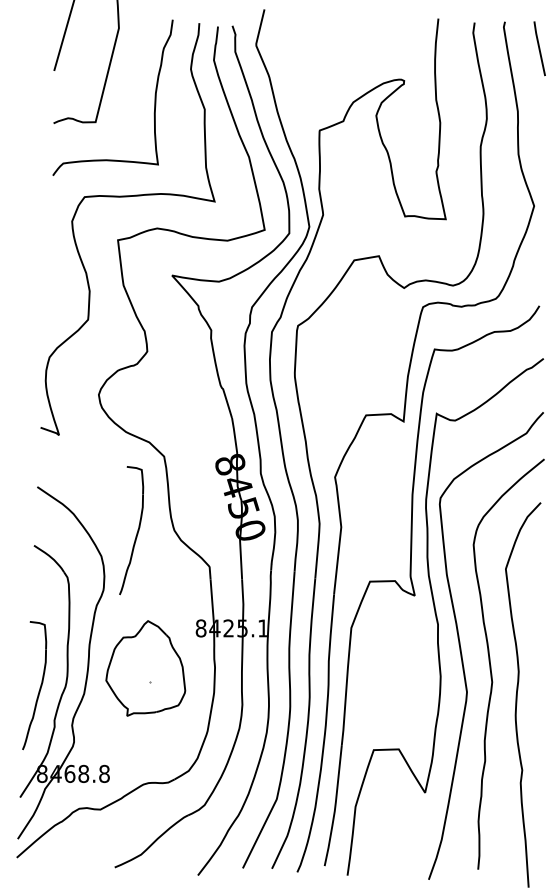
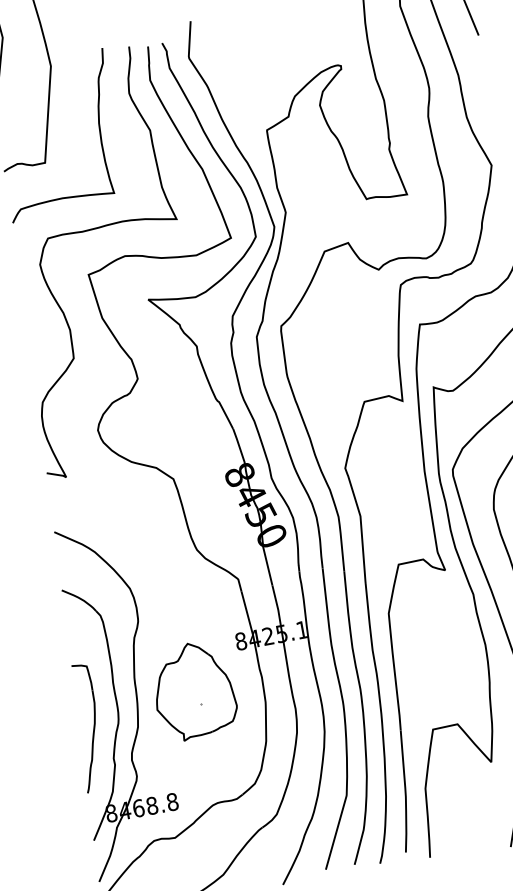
part: (131, 530) -> (154, 557), removed

